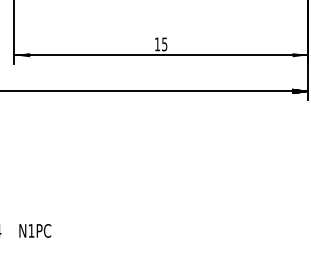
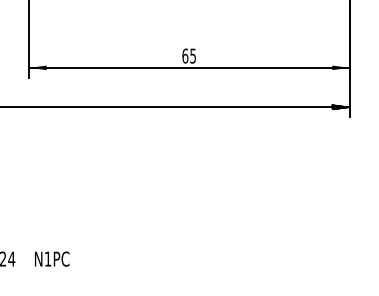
text: (157, 43) -> (185, 55), 15 -> 65

